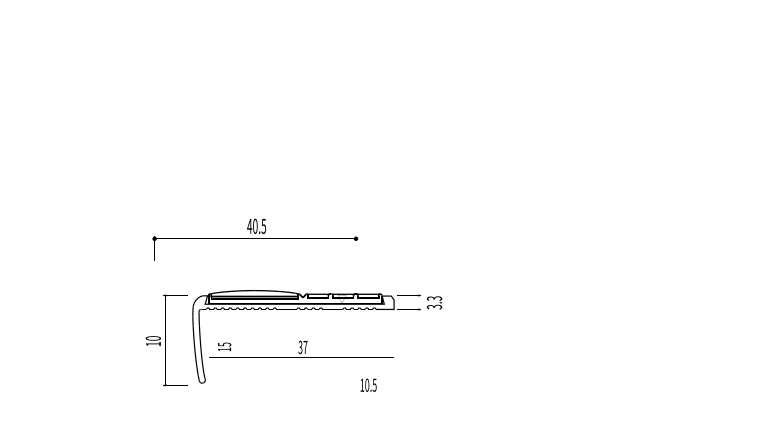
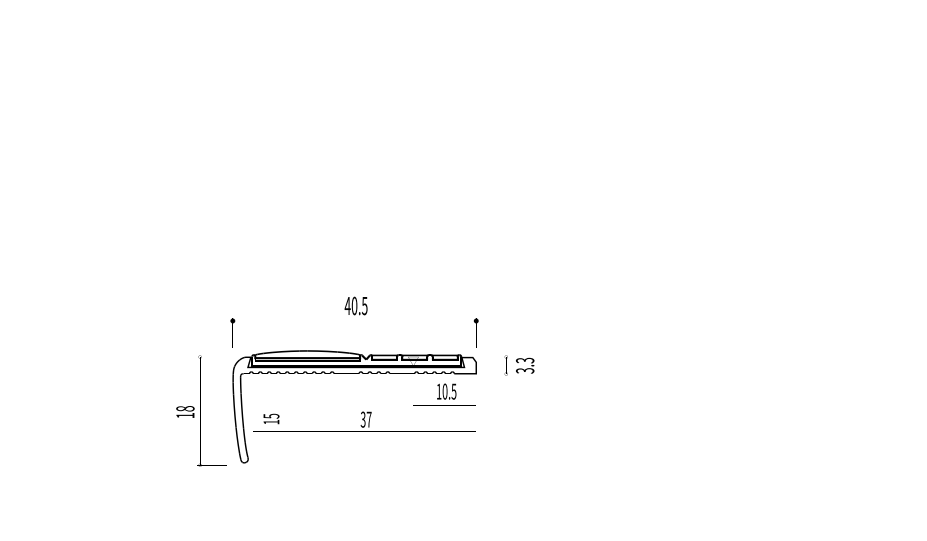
part: (255, 239) -> (354, 321), moved
text: (153, 338) -> (185, 408), 10 -> 18
text: (368, 384) -> (446, 390), moved

